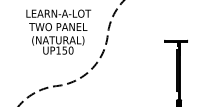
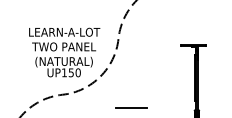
text: (58, 32) -> (64, 52), moved
line: (119, 97) -> (131, 107), added

